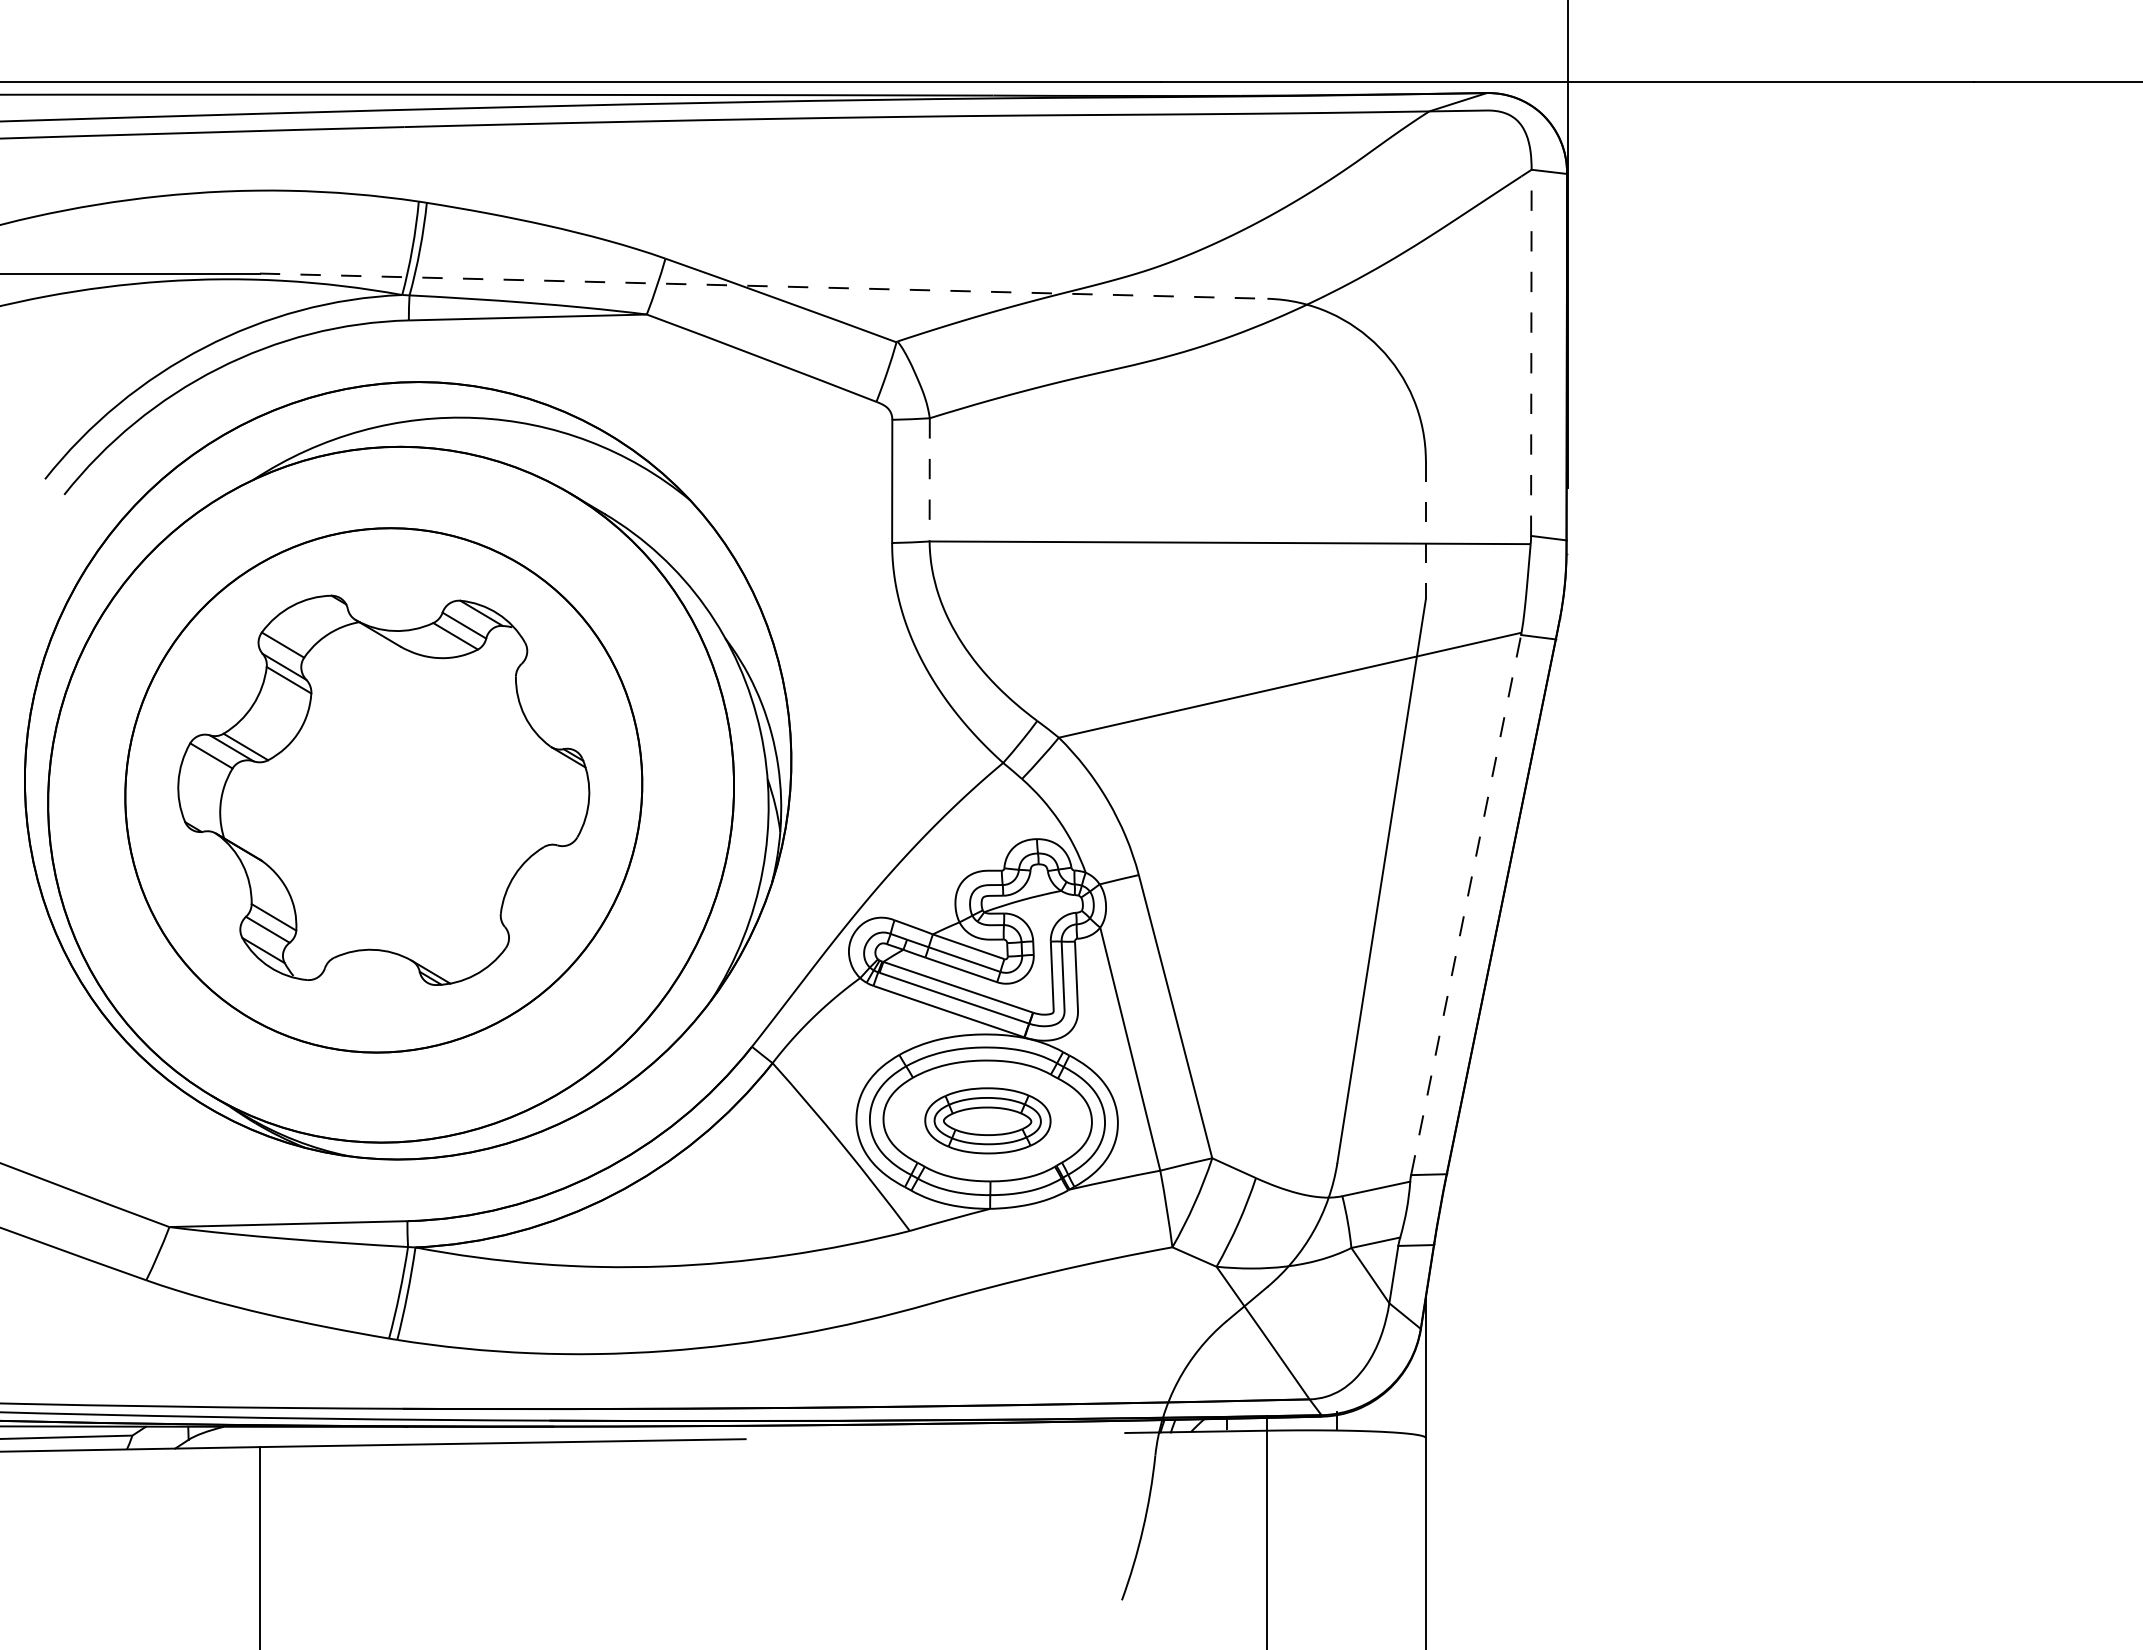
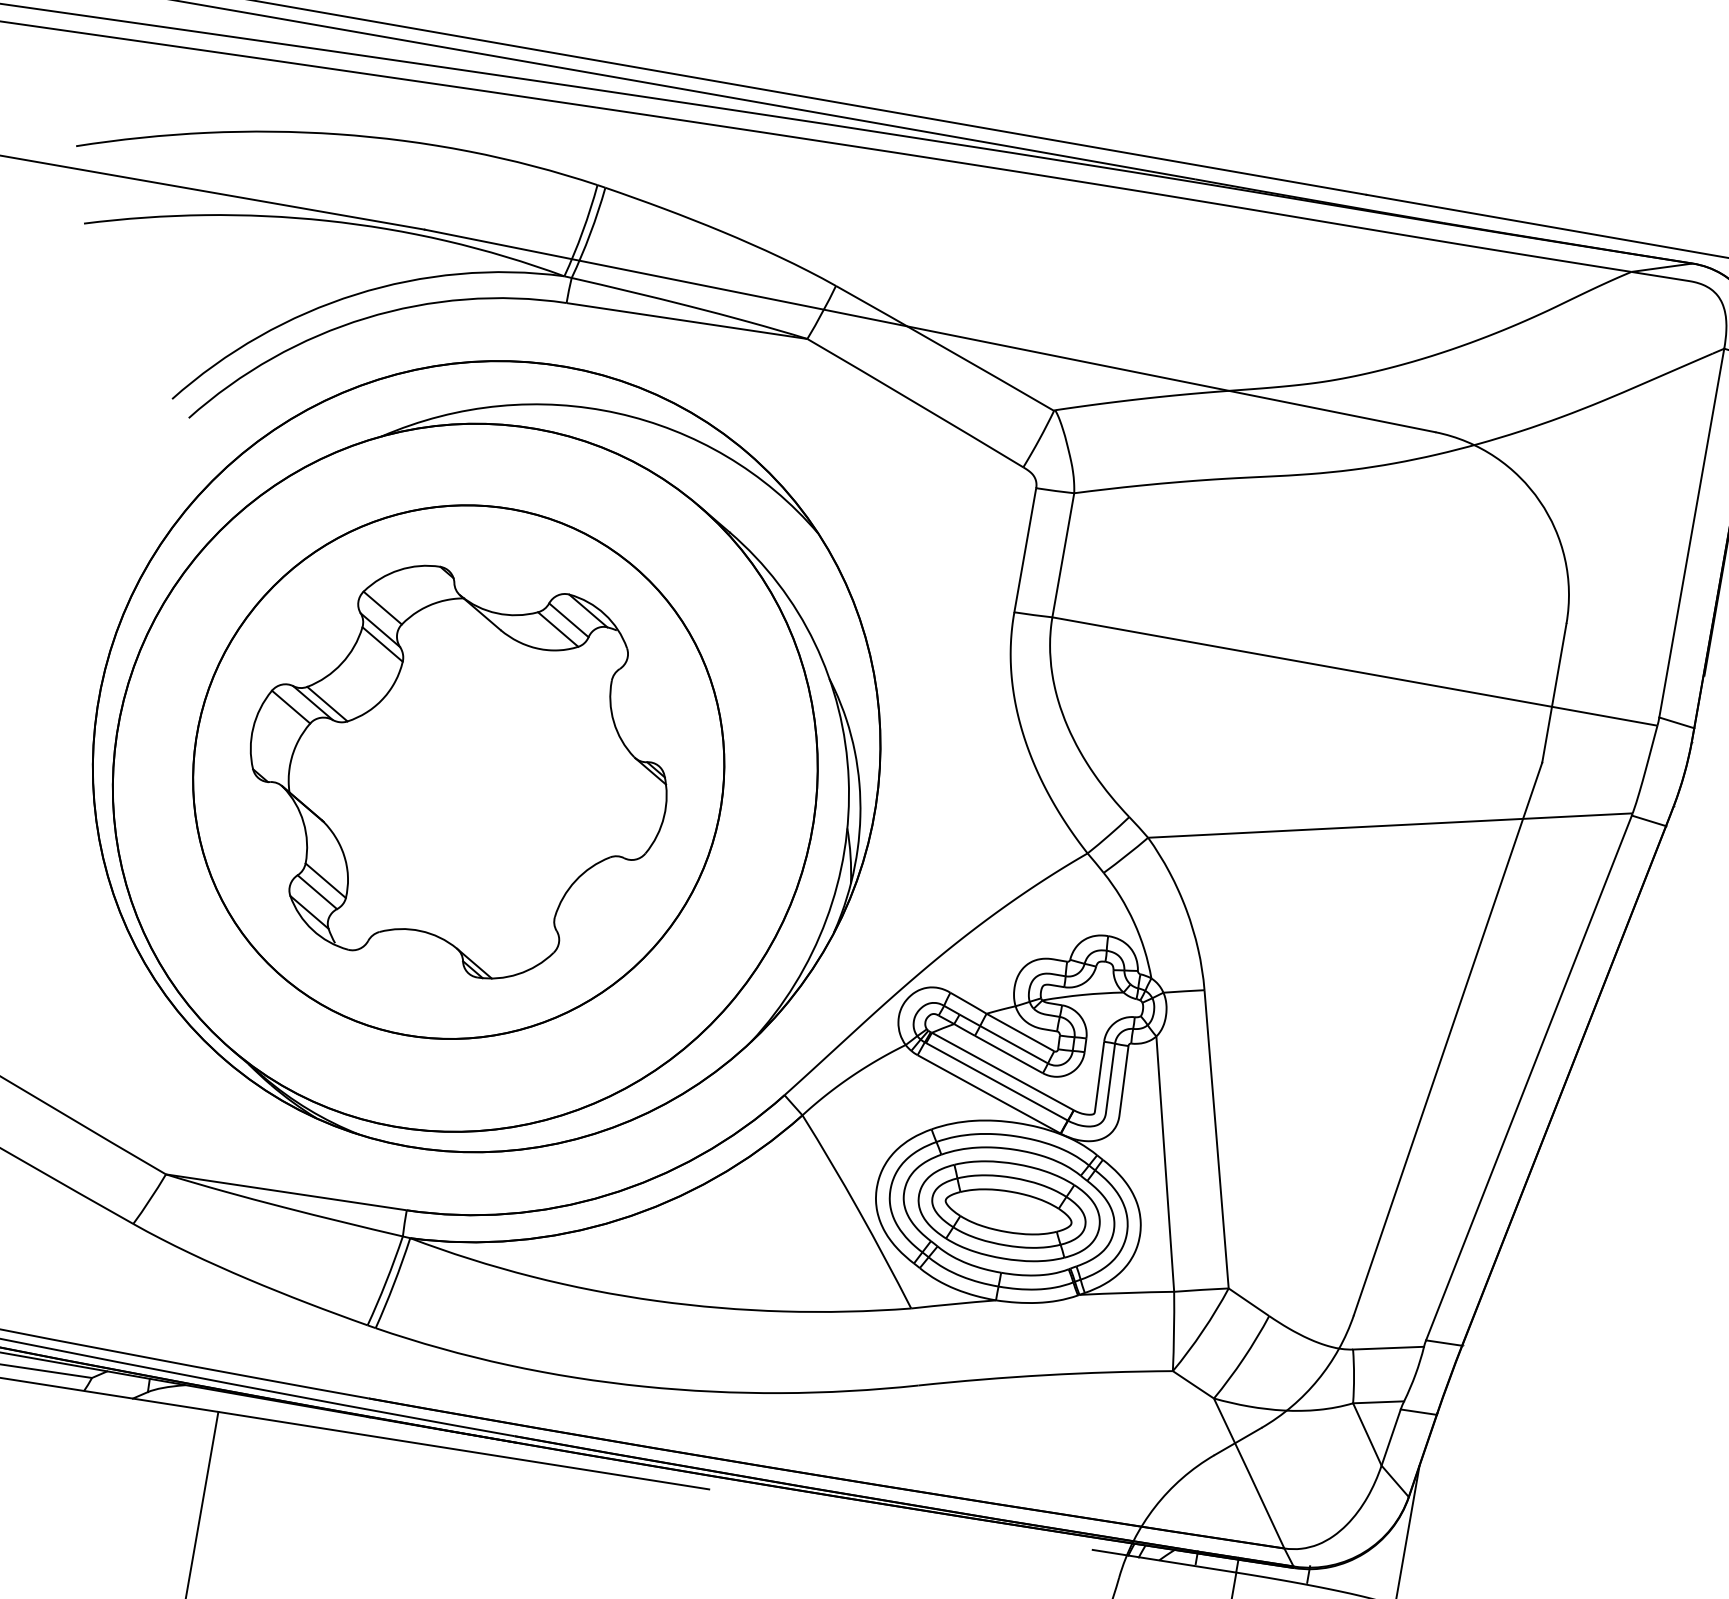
line: (763, 286) -> (929, 331), dashed -> solid
line: (1531, 352) -> (1691, 532), dashed -> solid
line: (929, 479) -> (1063, 554), dashed -> solid
line: (1425, 530) -> (1553, 693), dashed -> solid
line: (1466, 905) -> (1529, 1078), dashed -> solid
part: (987, 1120) -> (1008, 1210), size x1.43

